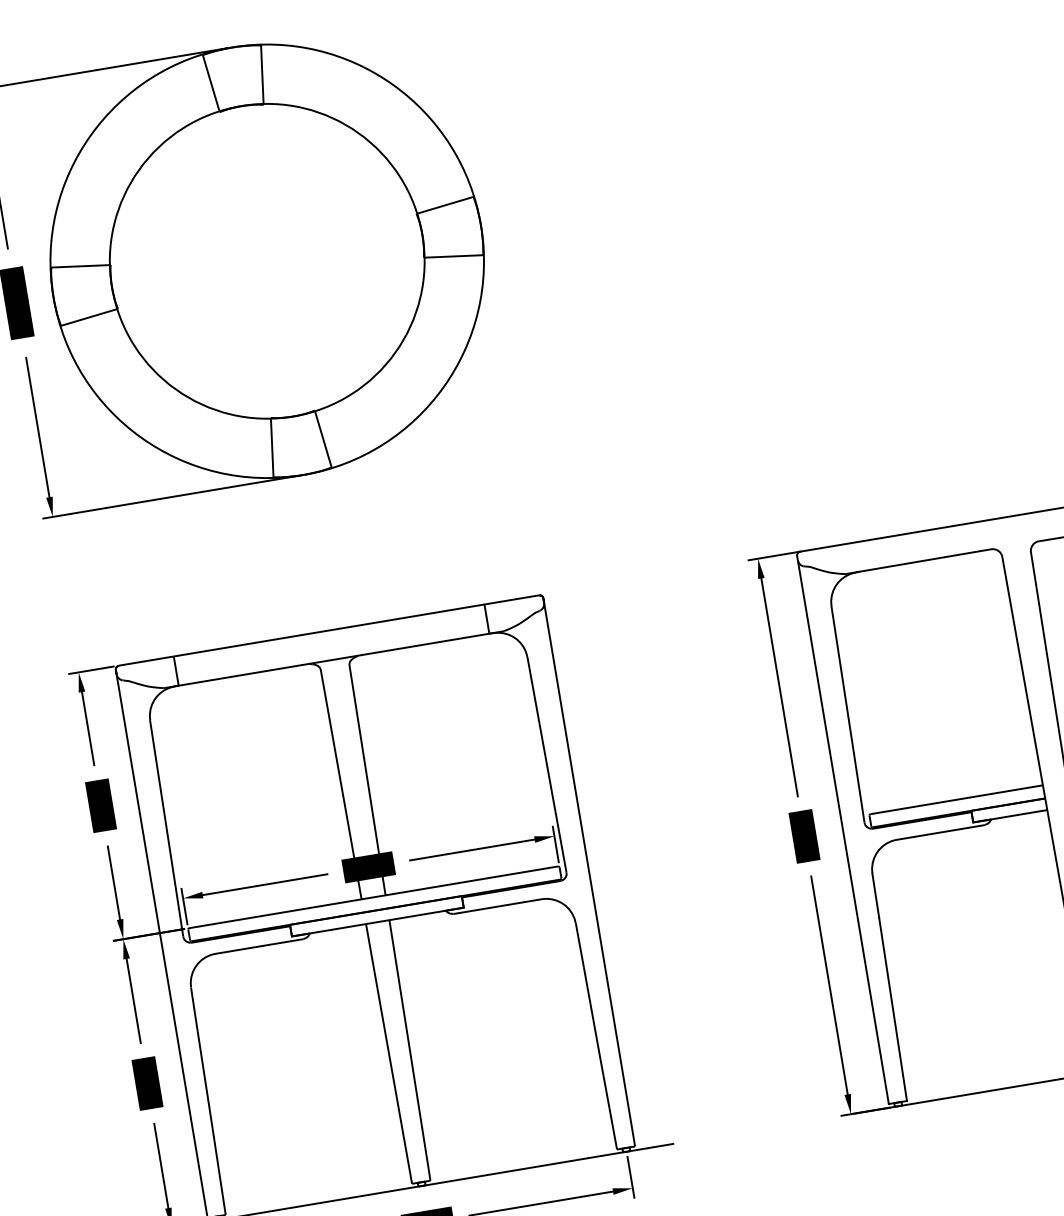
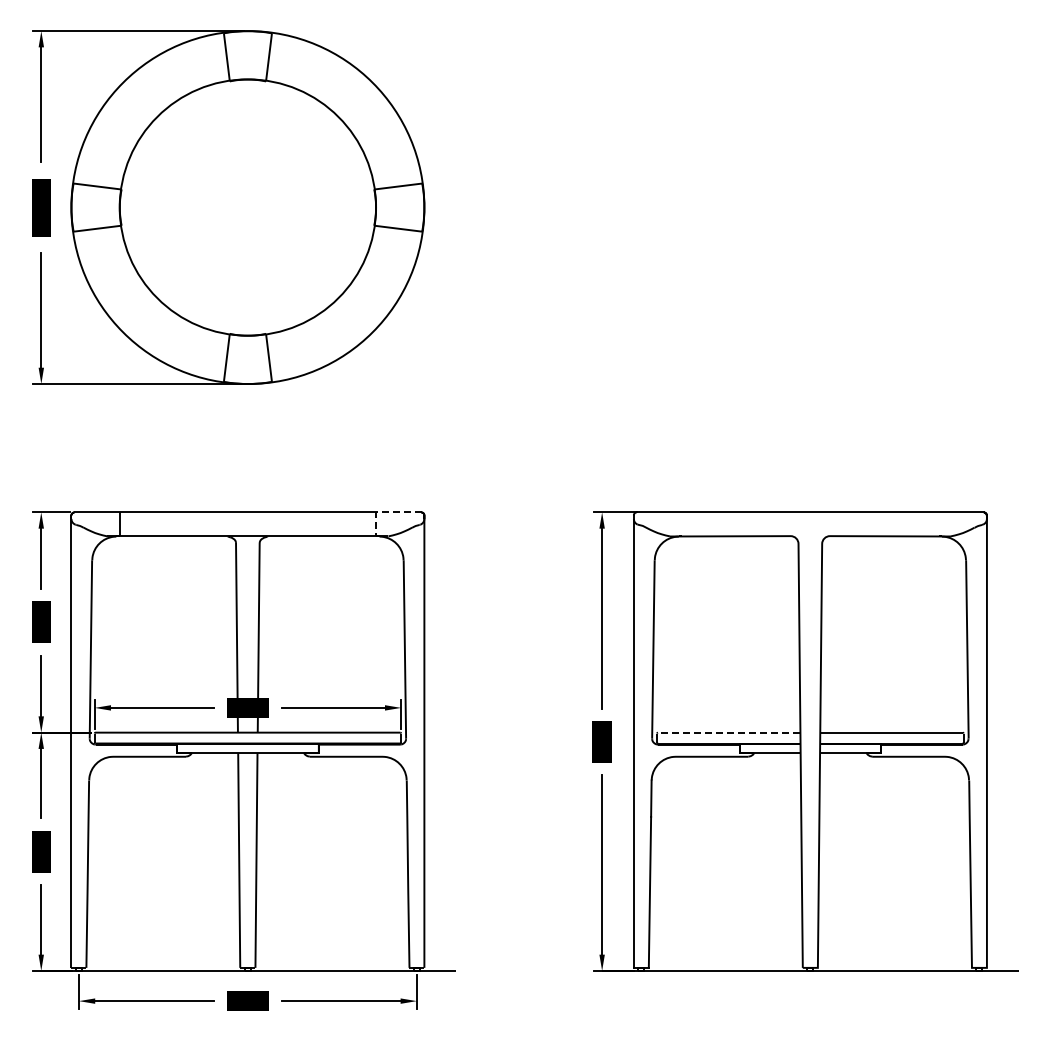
line: (493, 603) -> (383, 512), solid -> dashed
line: (955, 799) -> (728, 732), solid -> dashed

